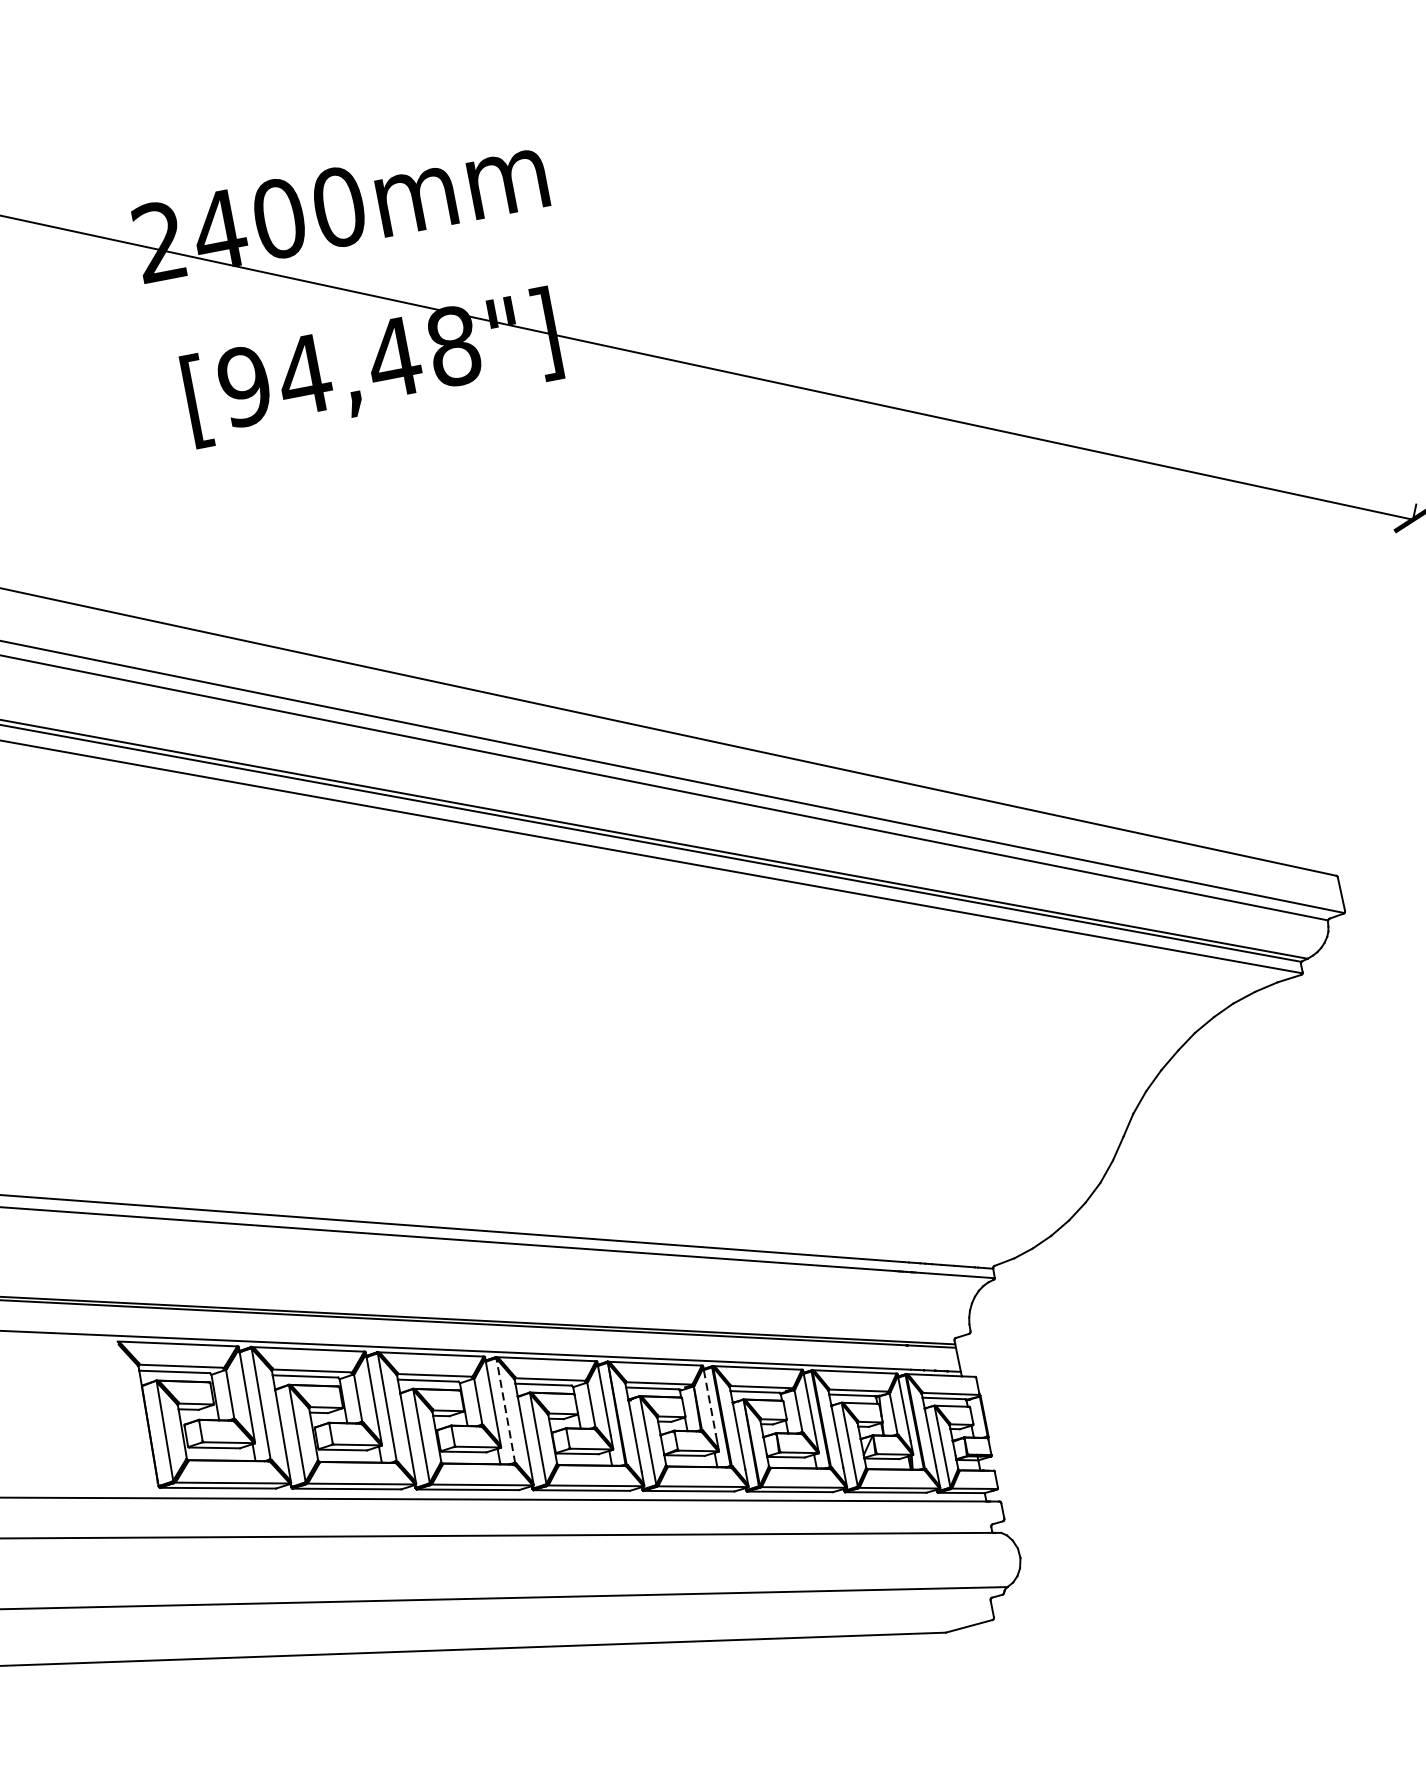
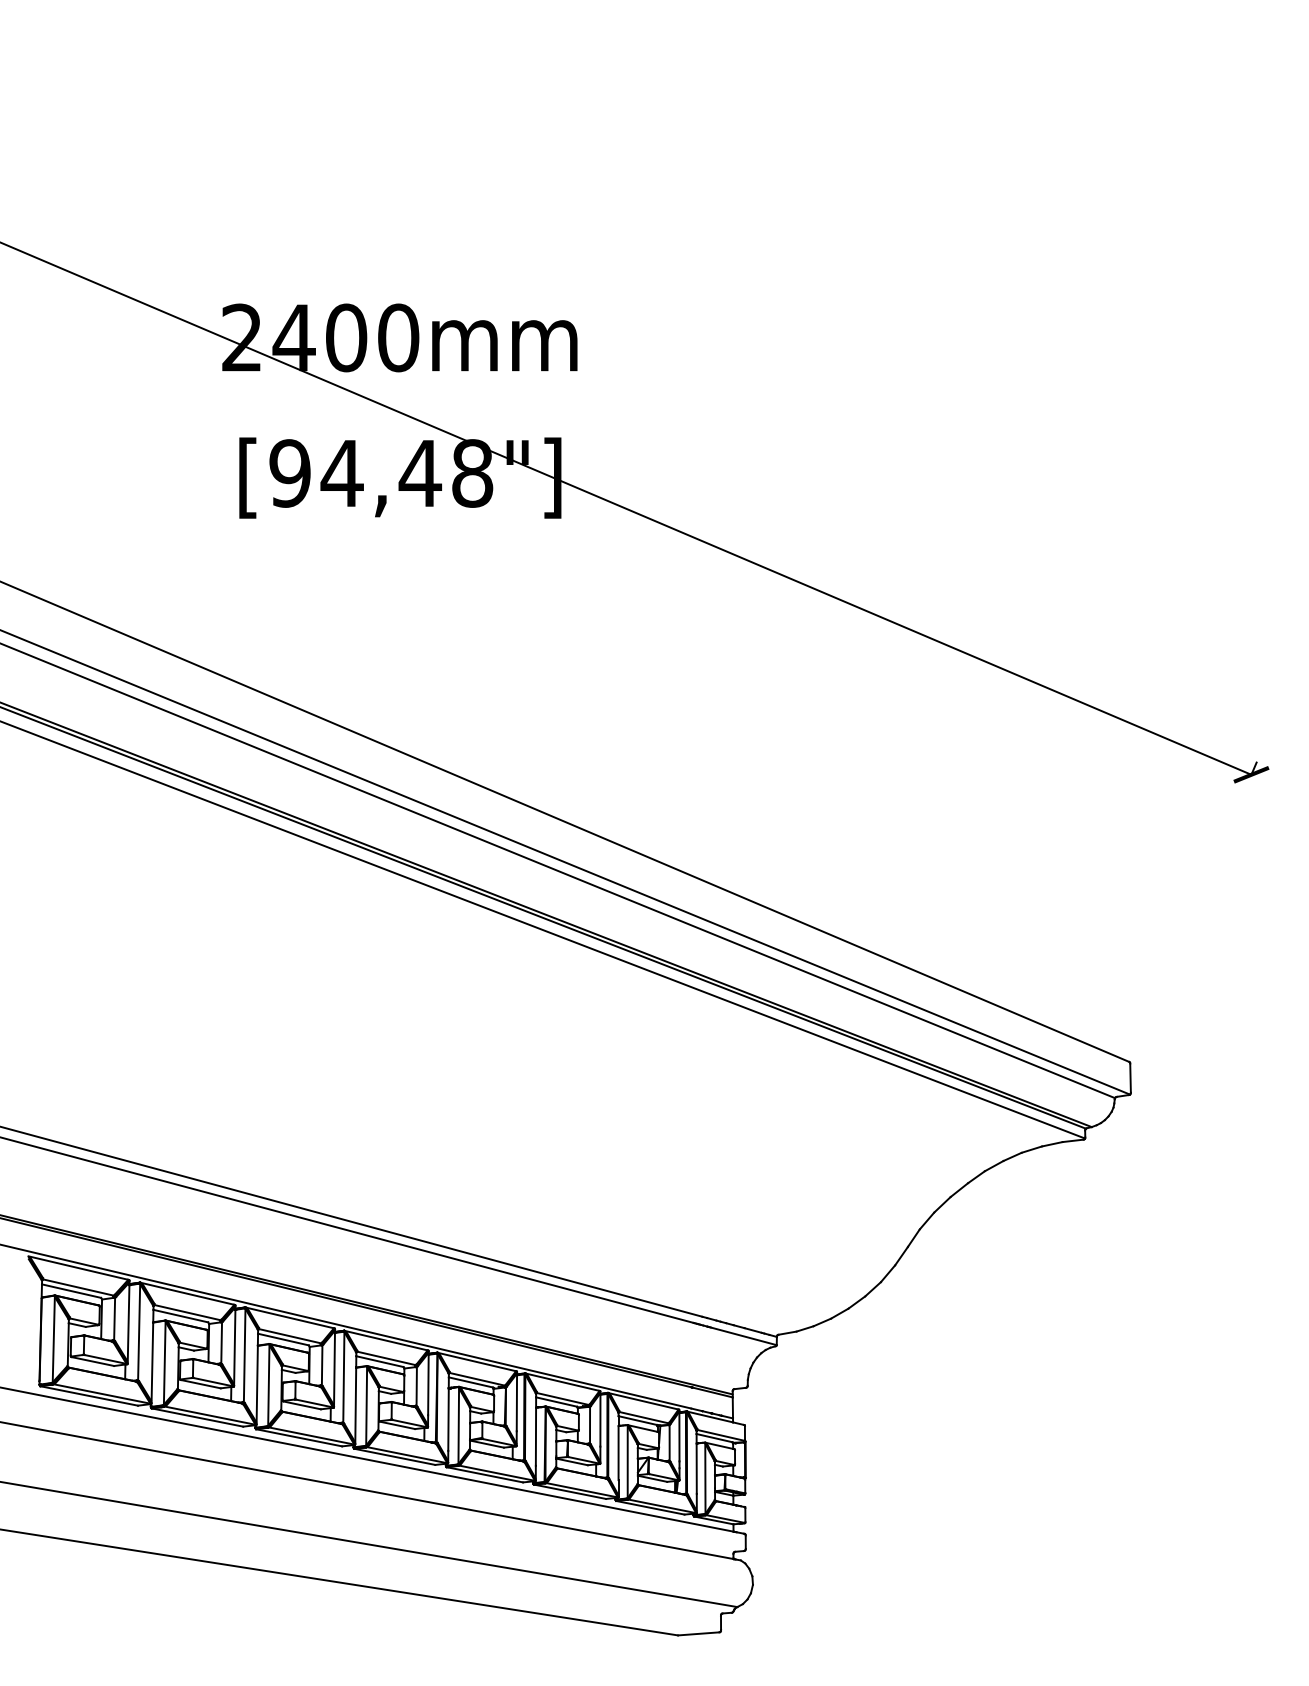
line: (709, 1402) -> (516, 1403), dashed -> solid
line: (505, 1410) -> (343, 1377), dashed -> solid

